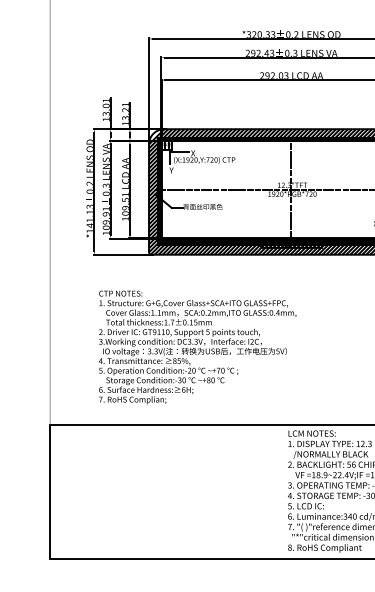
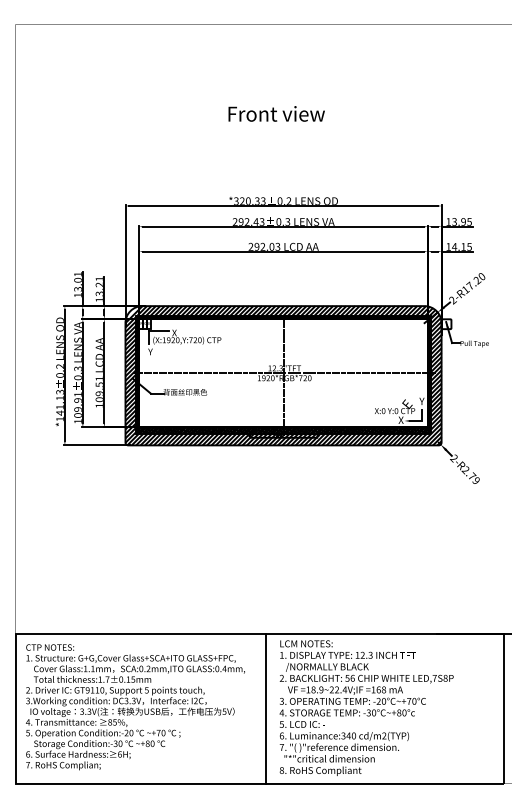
text: (197, 347) -> (135, 707), moved
line: (275, 491) -> (265, 708), added

